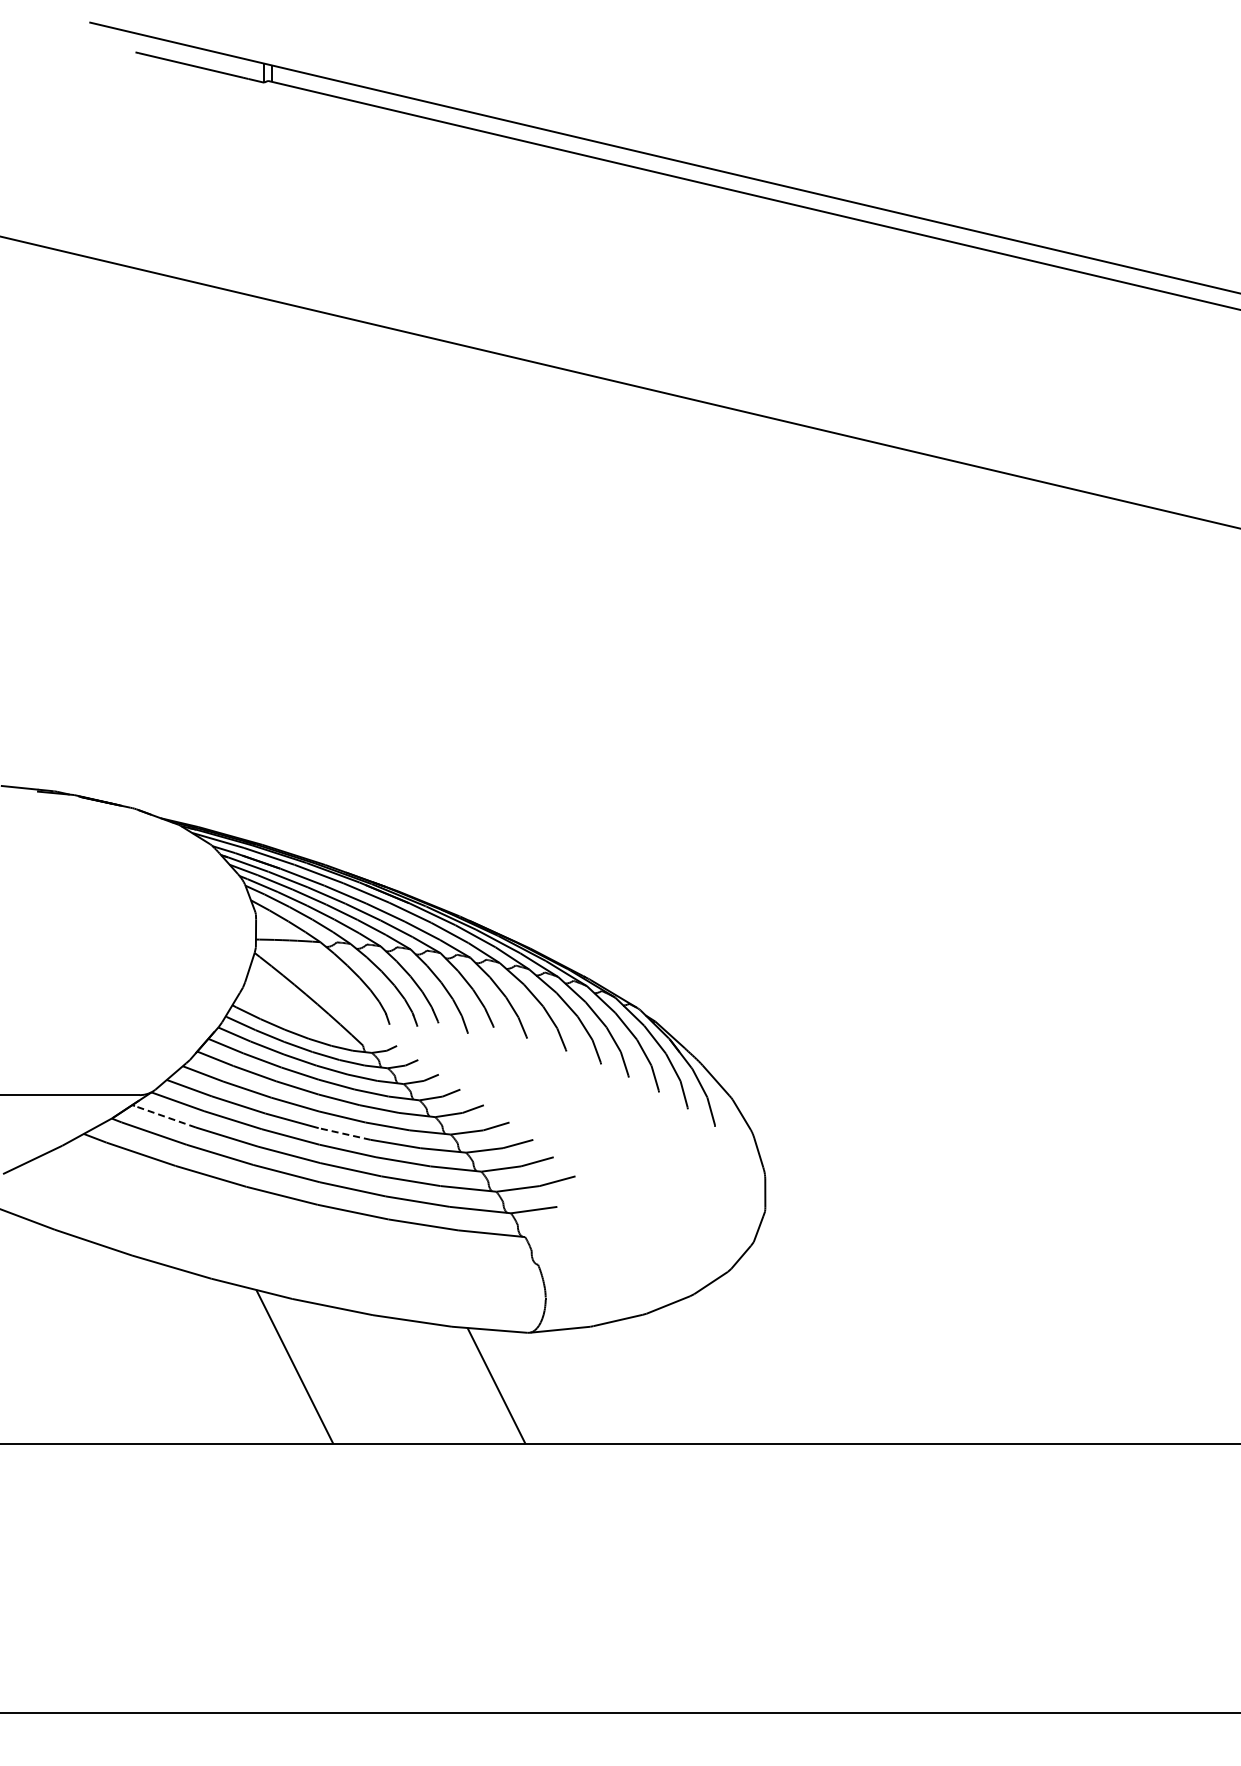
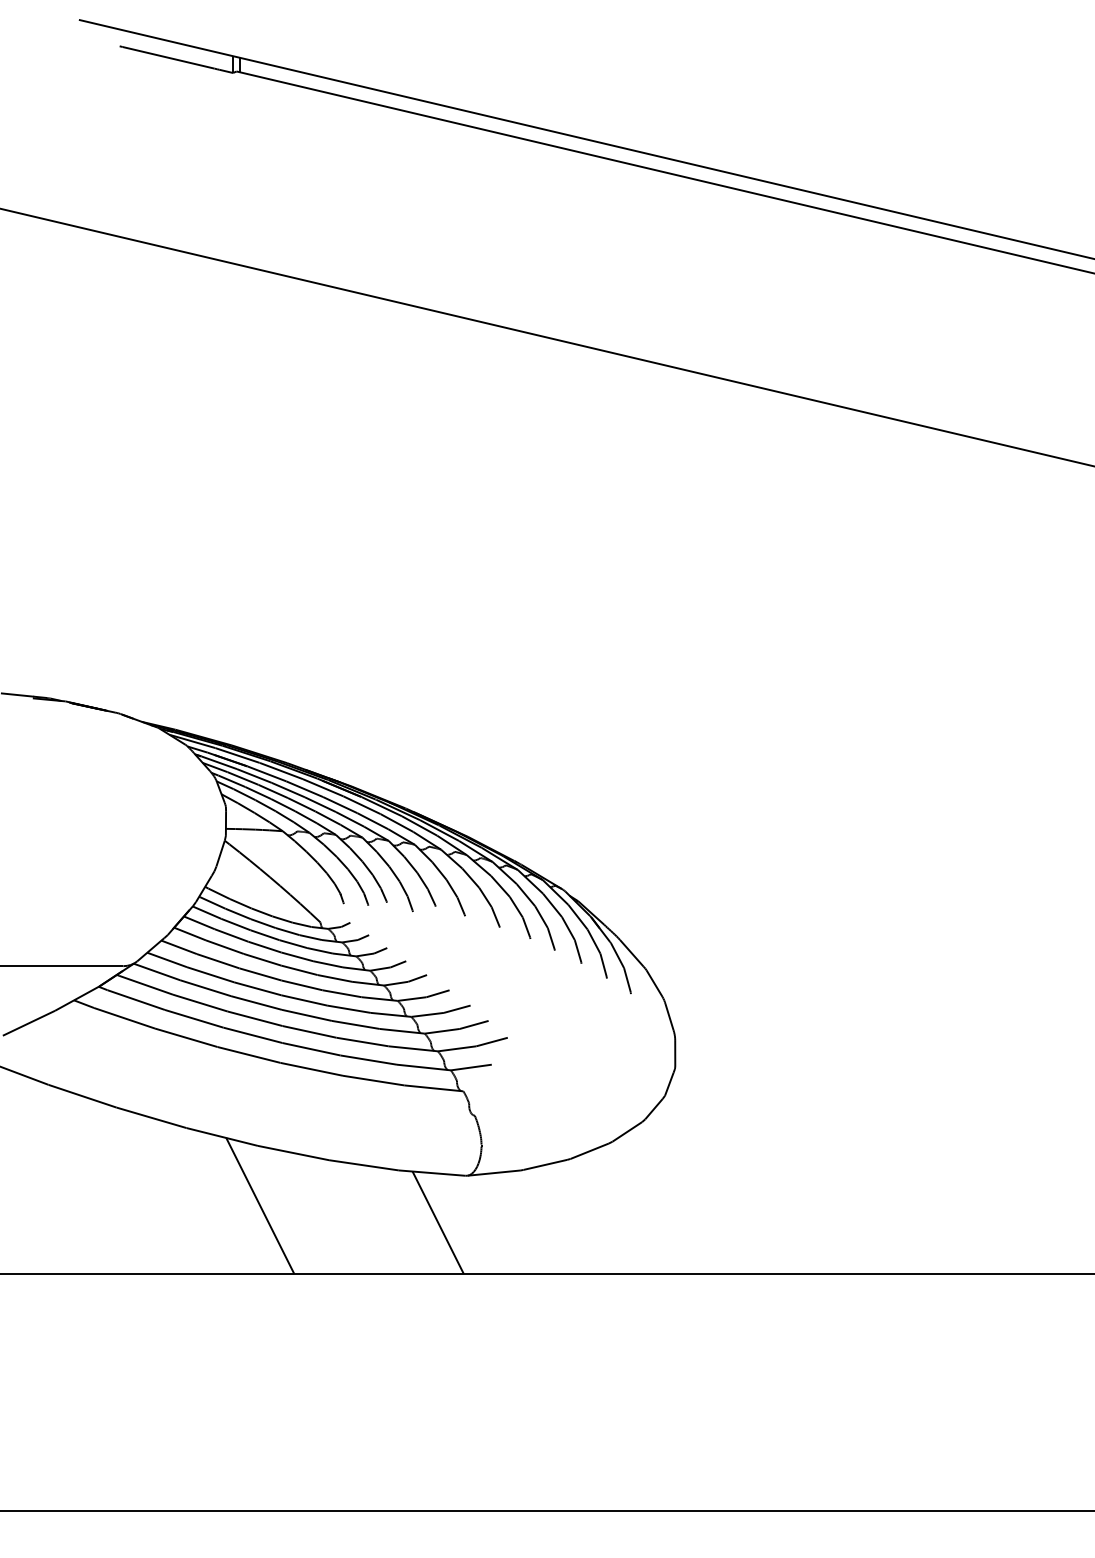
line: (164, 1116) -> (145, 984), dashed -> solid
line: (344, 1134) -> (304, 1000), dashed -> solid

